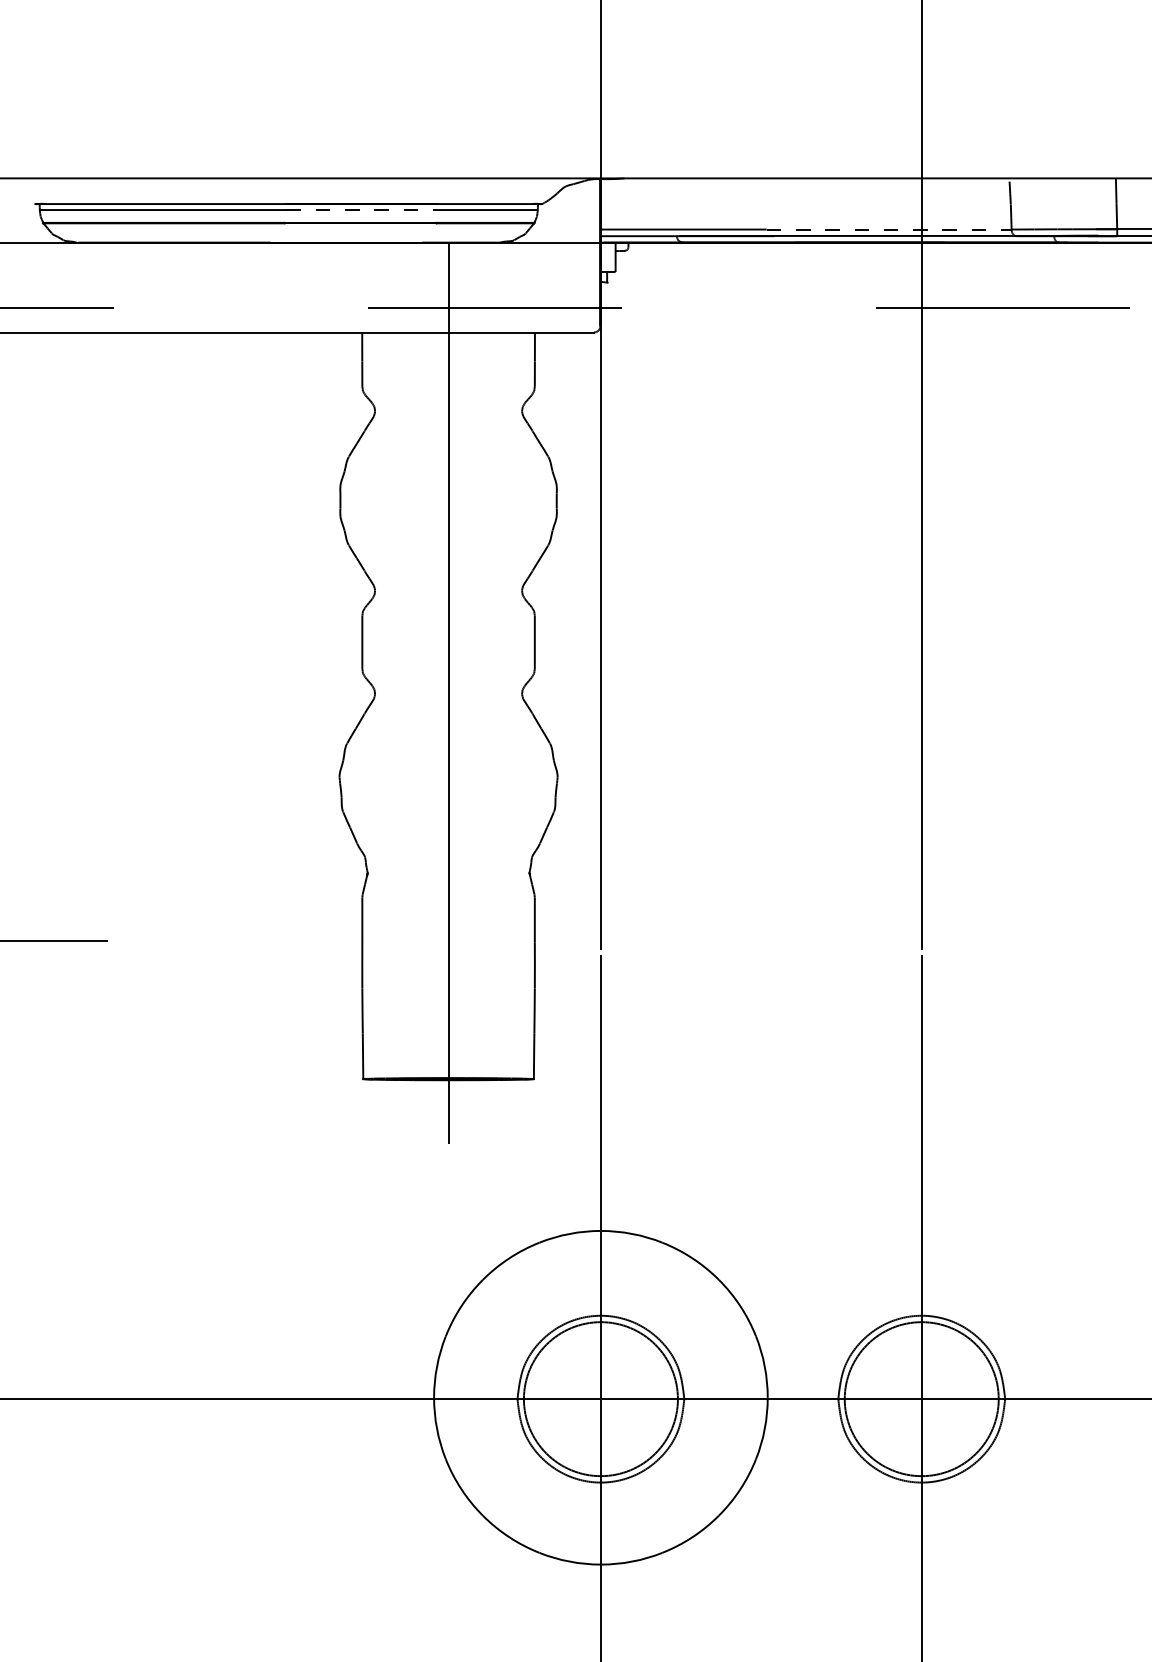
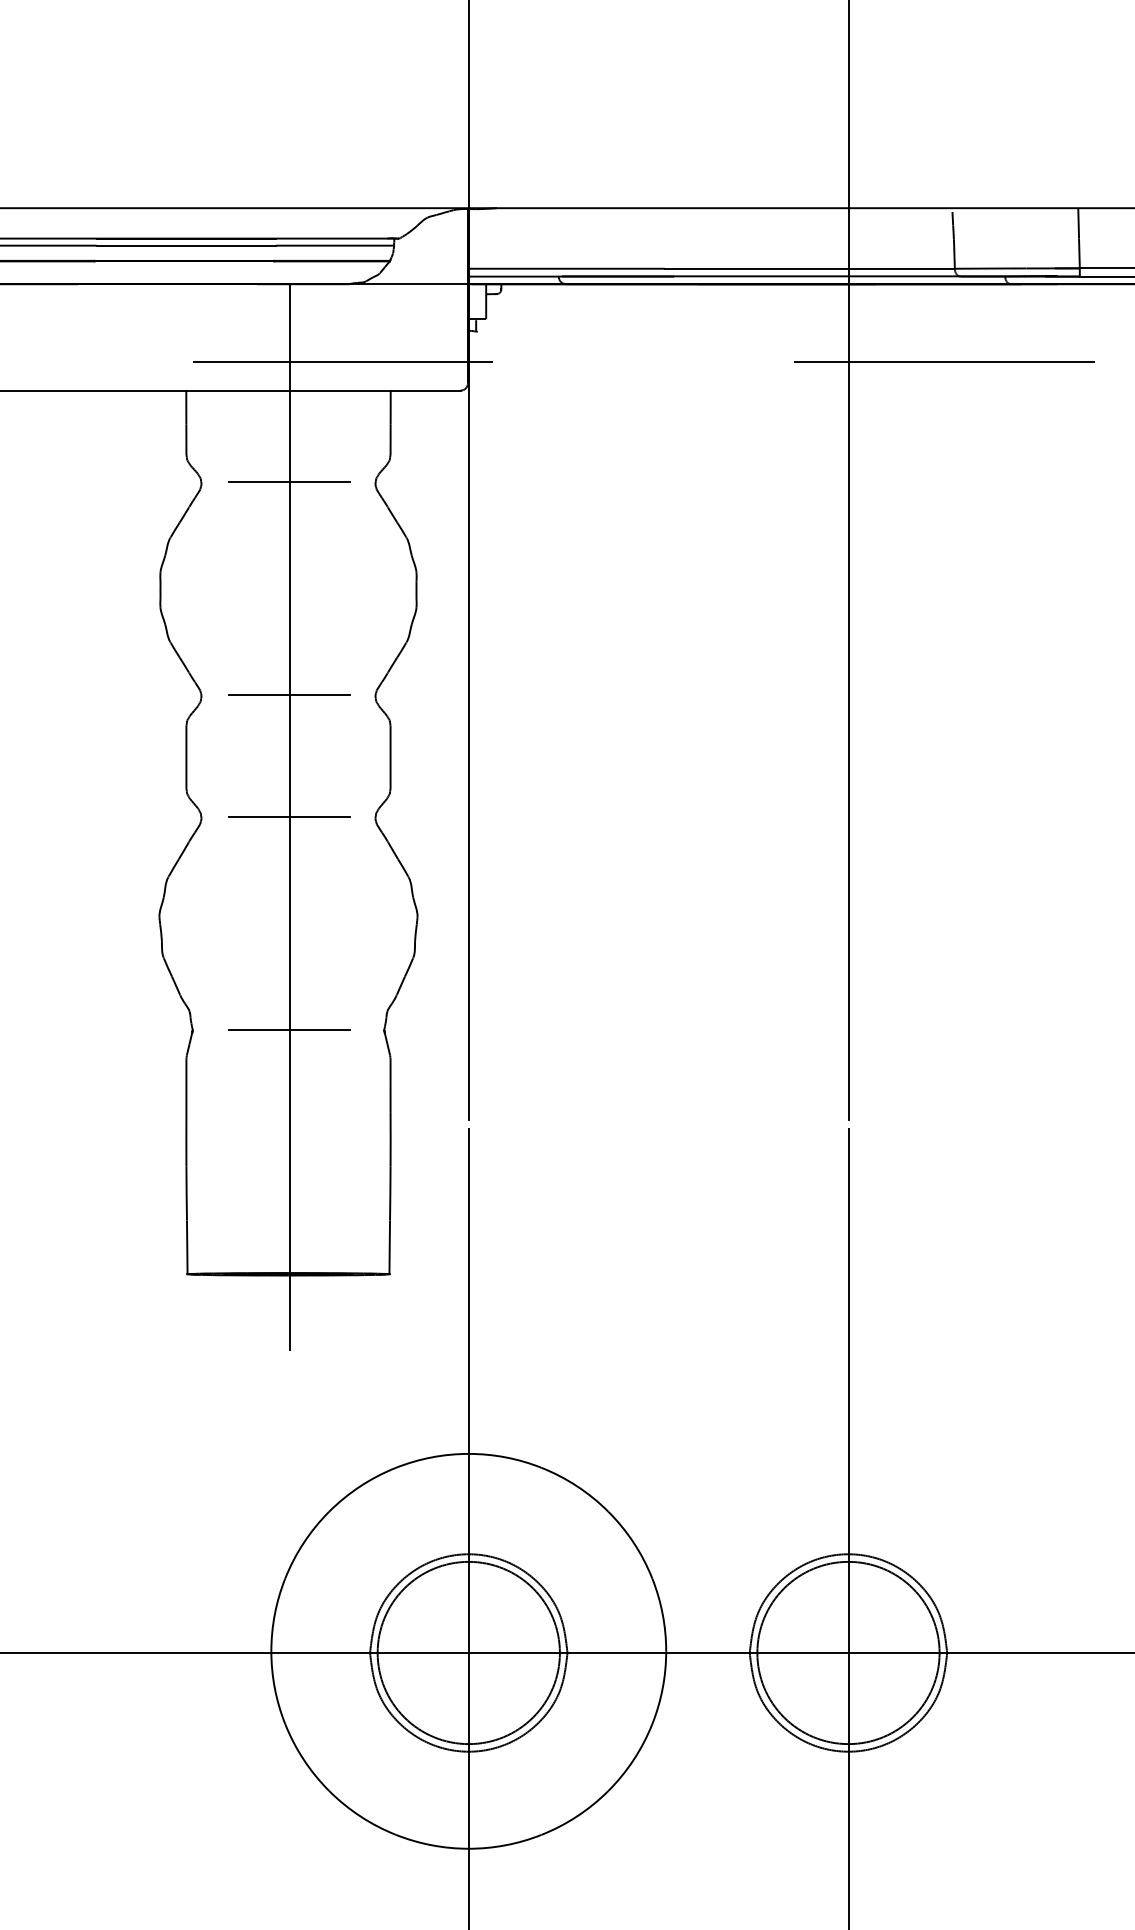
line: (362, 210) -> (186, 246), dashed -> solid
line: (889, 229) -> (810, 268), dashed -> solid
line: (449, 410) -> (289, 482), added
line: (449, 589) -> (289, 694), added
line: (449, 692) -> (289, 816), added
line: (449, 872) -> (289, 1029), added

